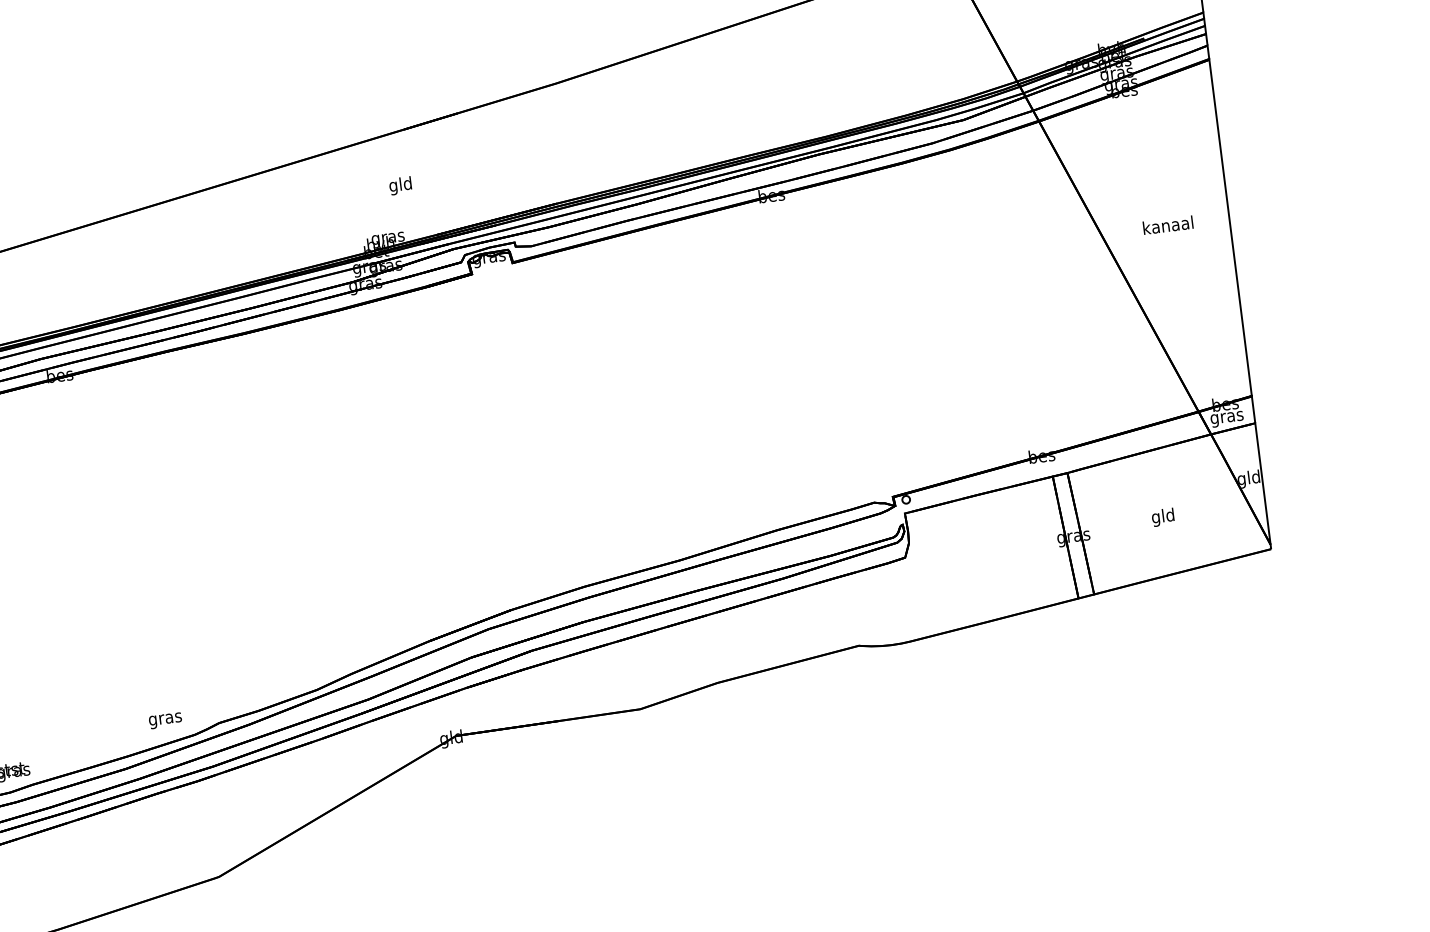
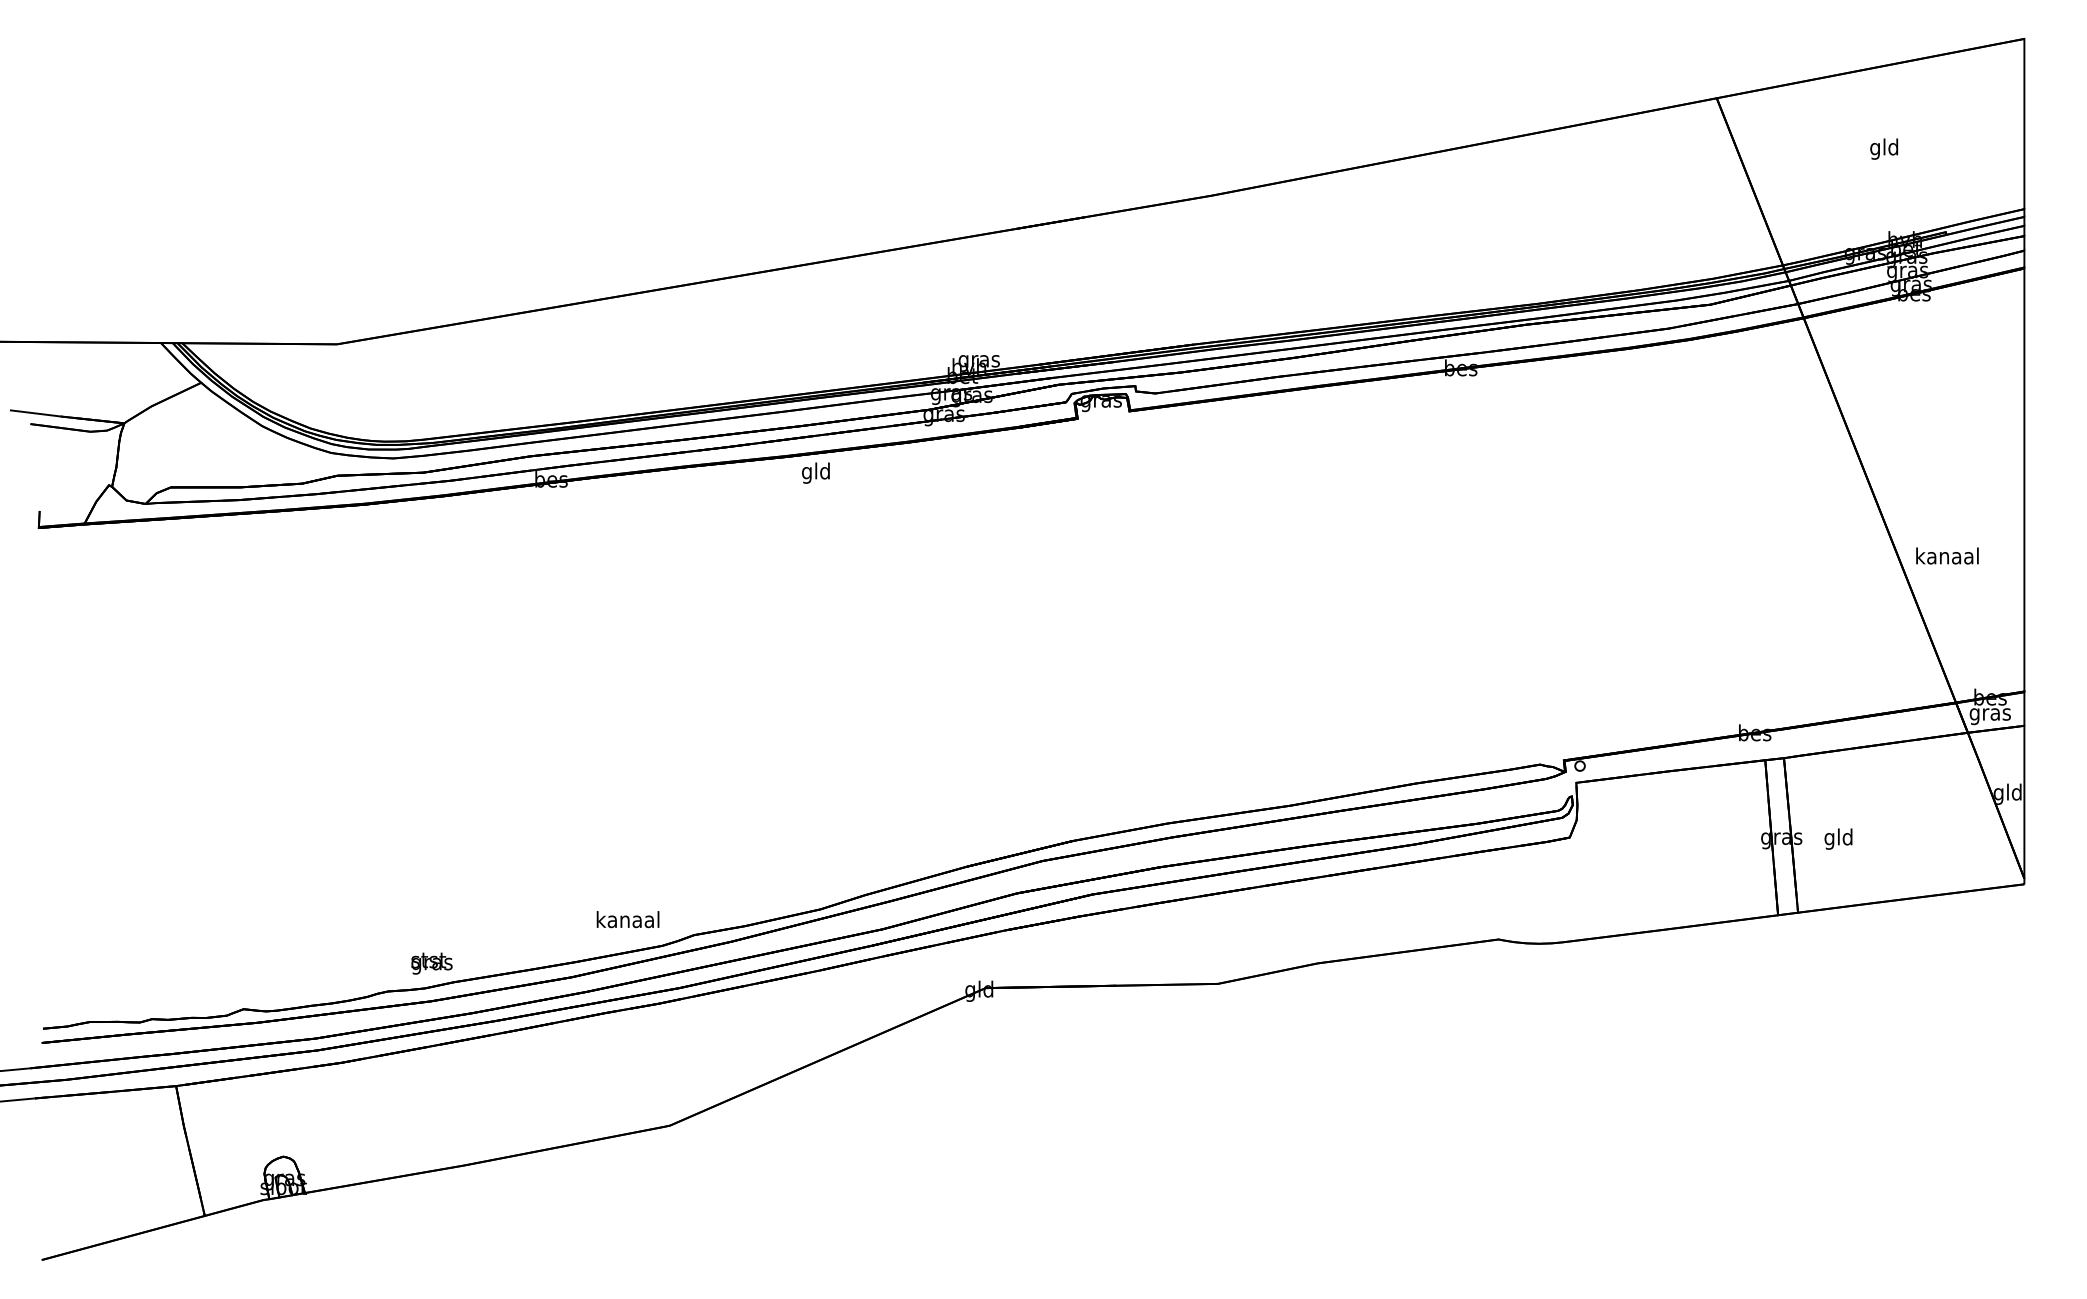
text: (400, 185) -> (815, 472), moved
text: (1168, 224) -> (1947, 555), moved
text: (1163, 516) -> (1838, 838), moved
text: (164, 718) -> (627, 921), gras -> kanaal

